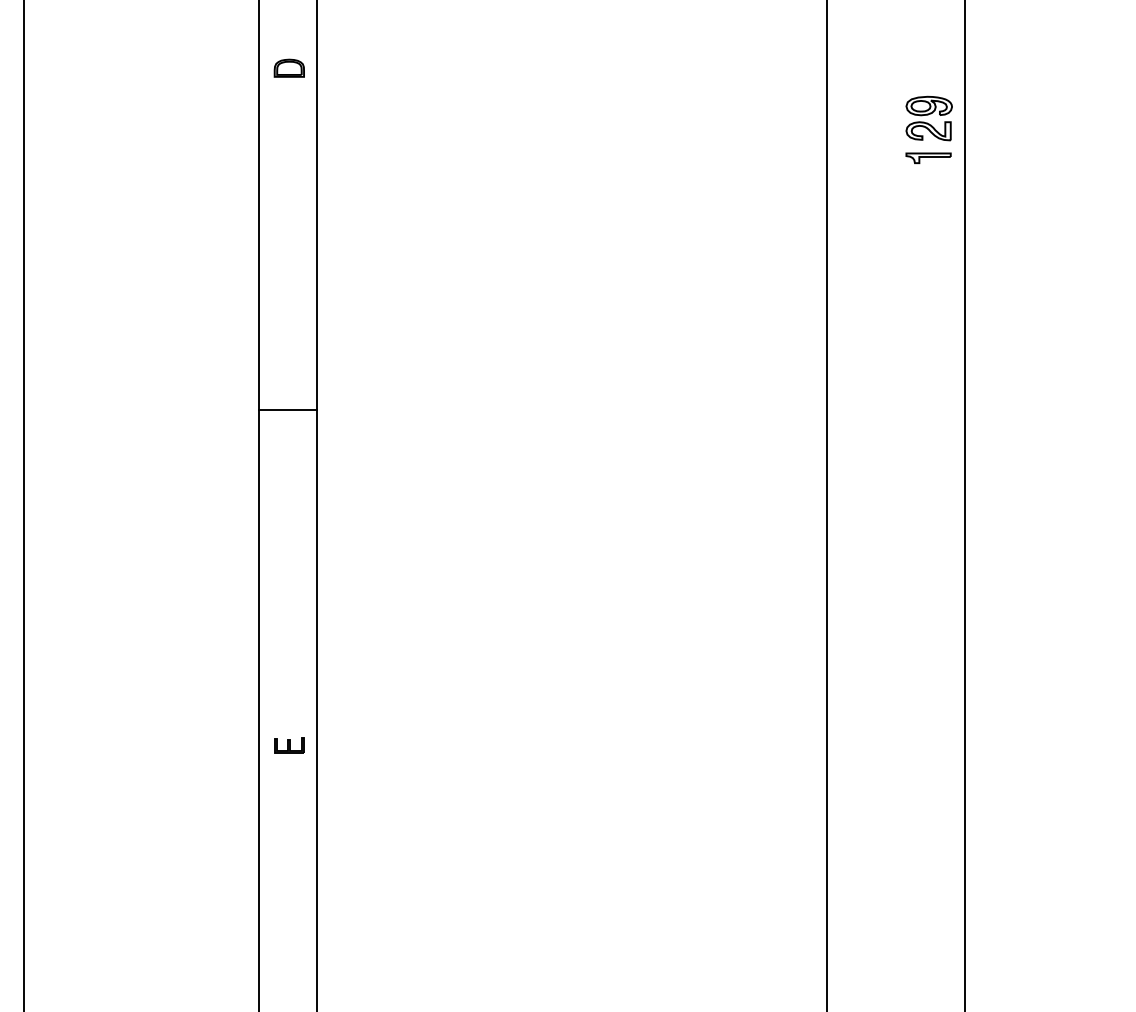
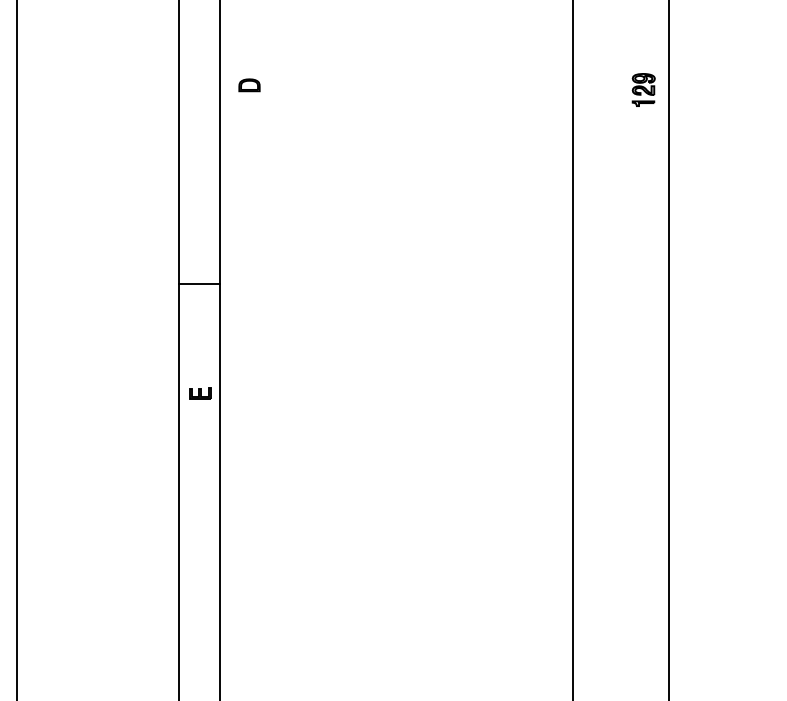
part: (289, 68) -> (249, 85), moved
part: (928, 129) -> (643, 89), size x0.7
part: (289, 745) -> (200, 393), moved

